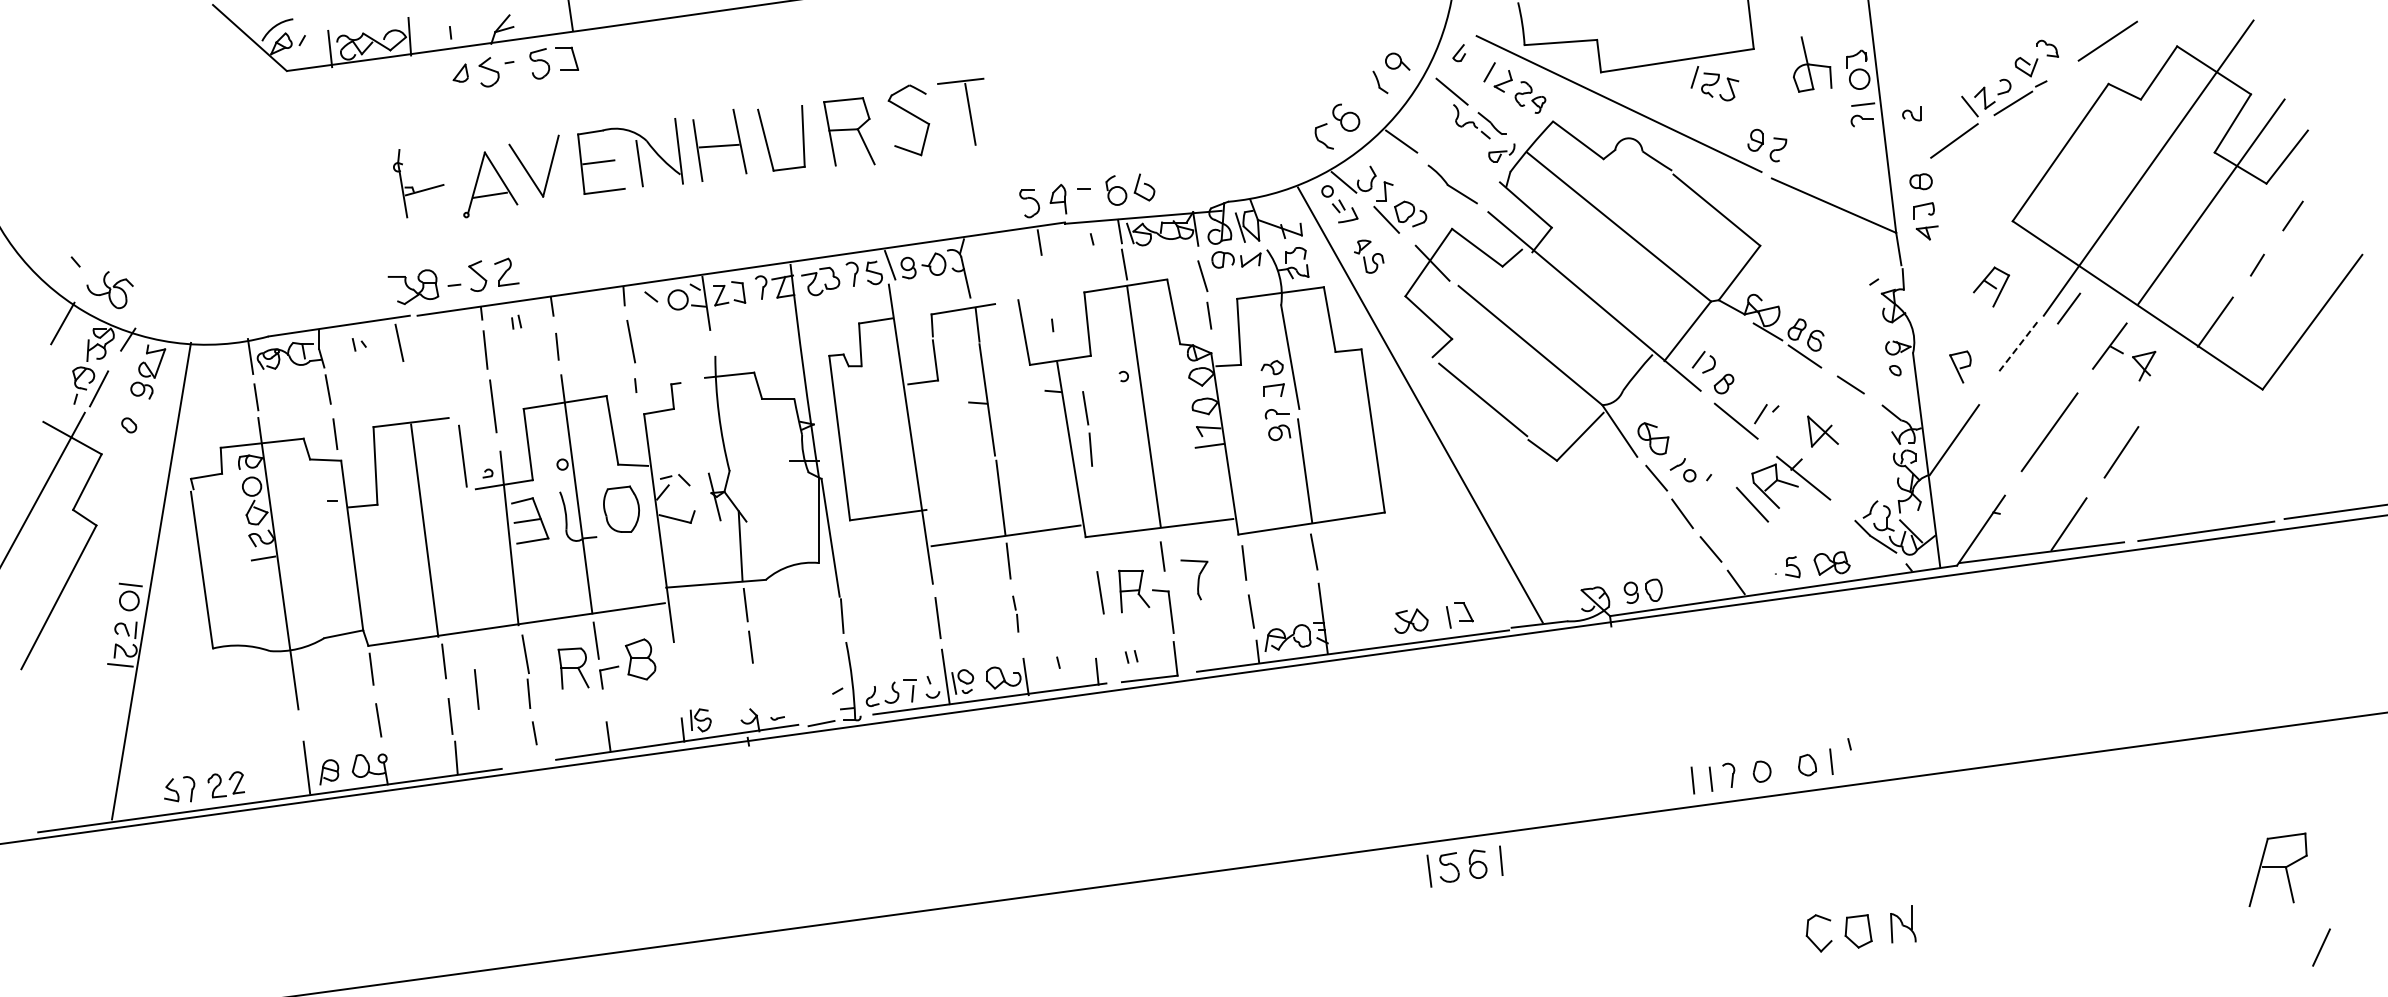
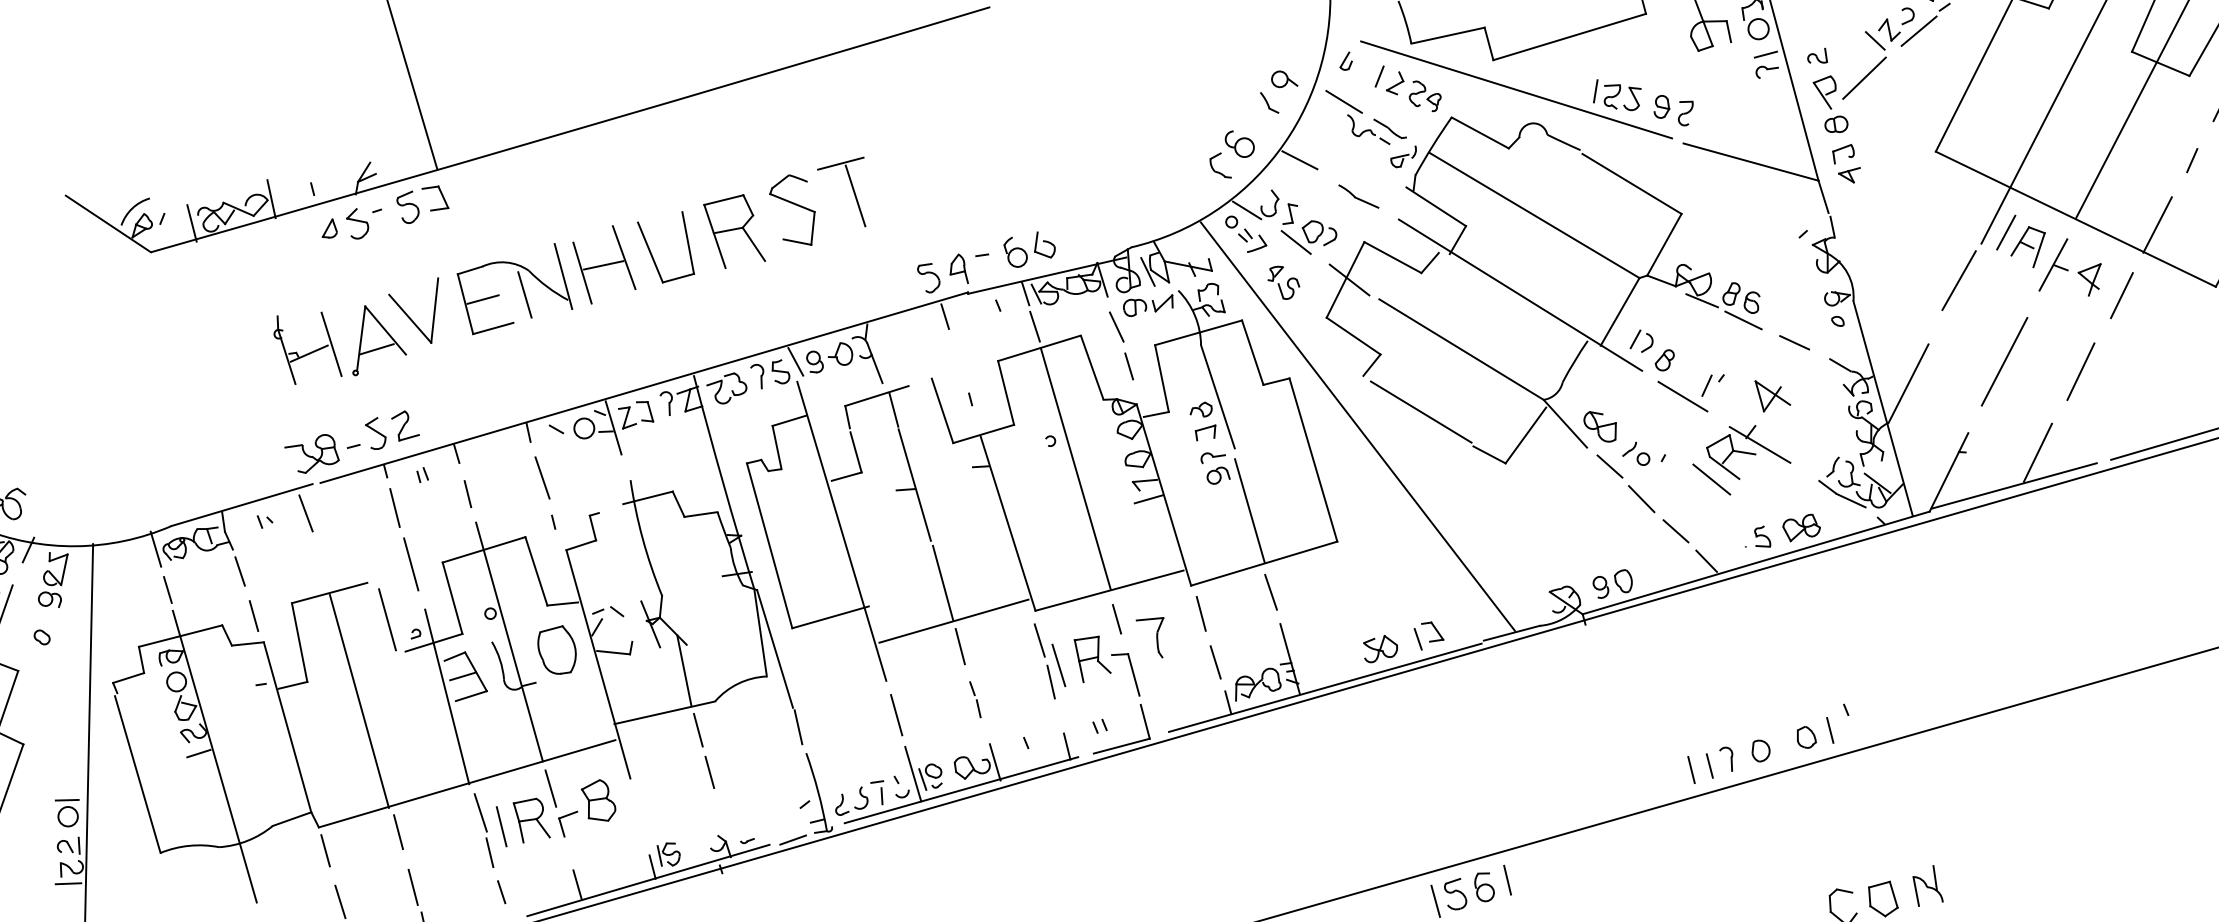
part: (1714, 83) -> (1616, 94), moved
line: (447, 184) -> (331, 344), added
part: (1453, 184) -> (1359, 196), size x0.71
part: (1991, 286) -> (2028, 247), moved
line: (2017, 348) -> (1959, 280), dashed -> solid
part: (1960, 366) -> (1825, 92), moved
line: (2170, 384) -> (2120, 295), added
part: (1087, 428) -> (1044, 660), moved
line: (476, 689) -> (501, 826), moved

